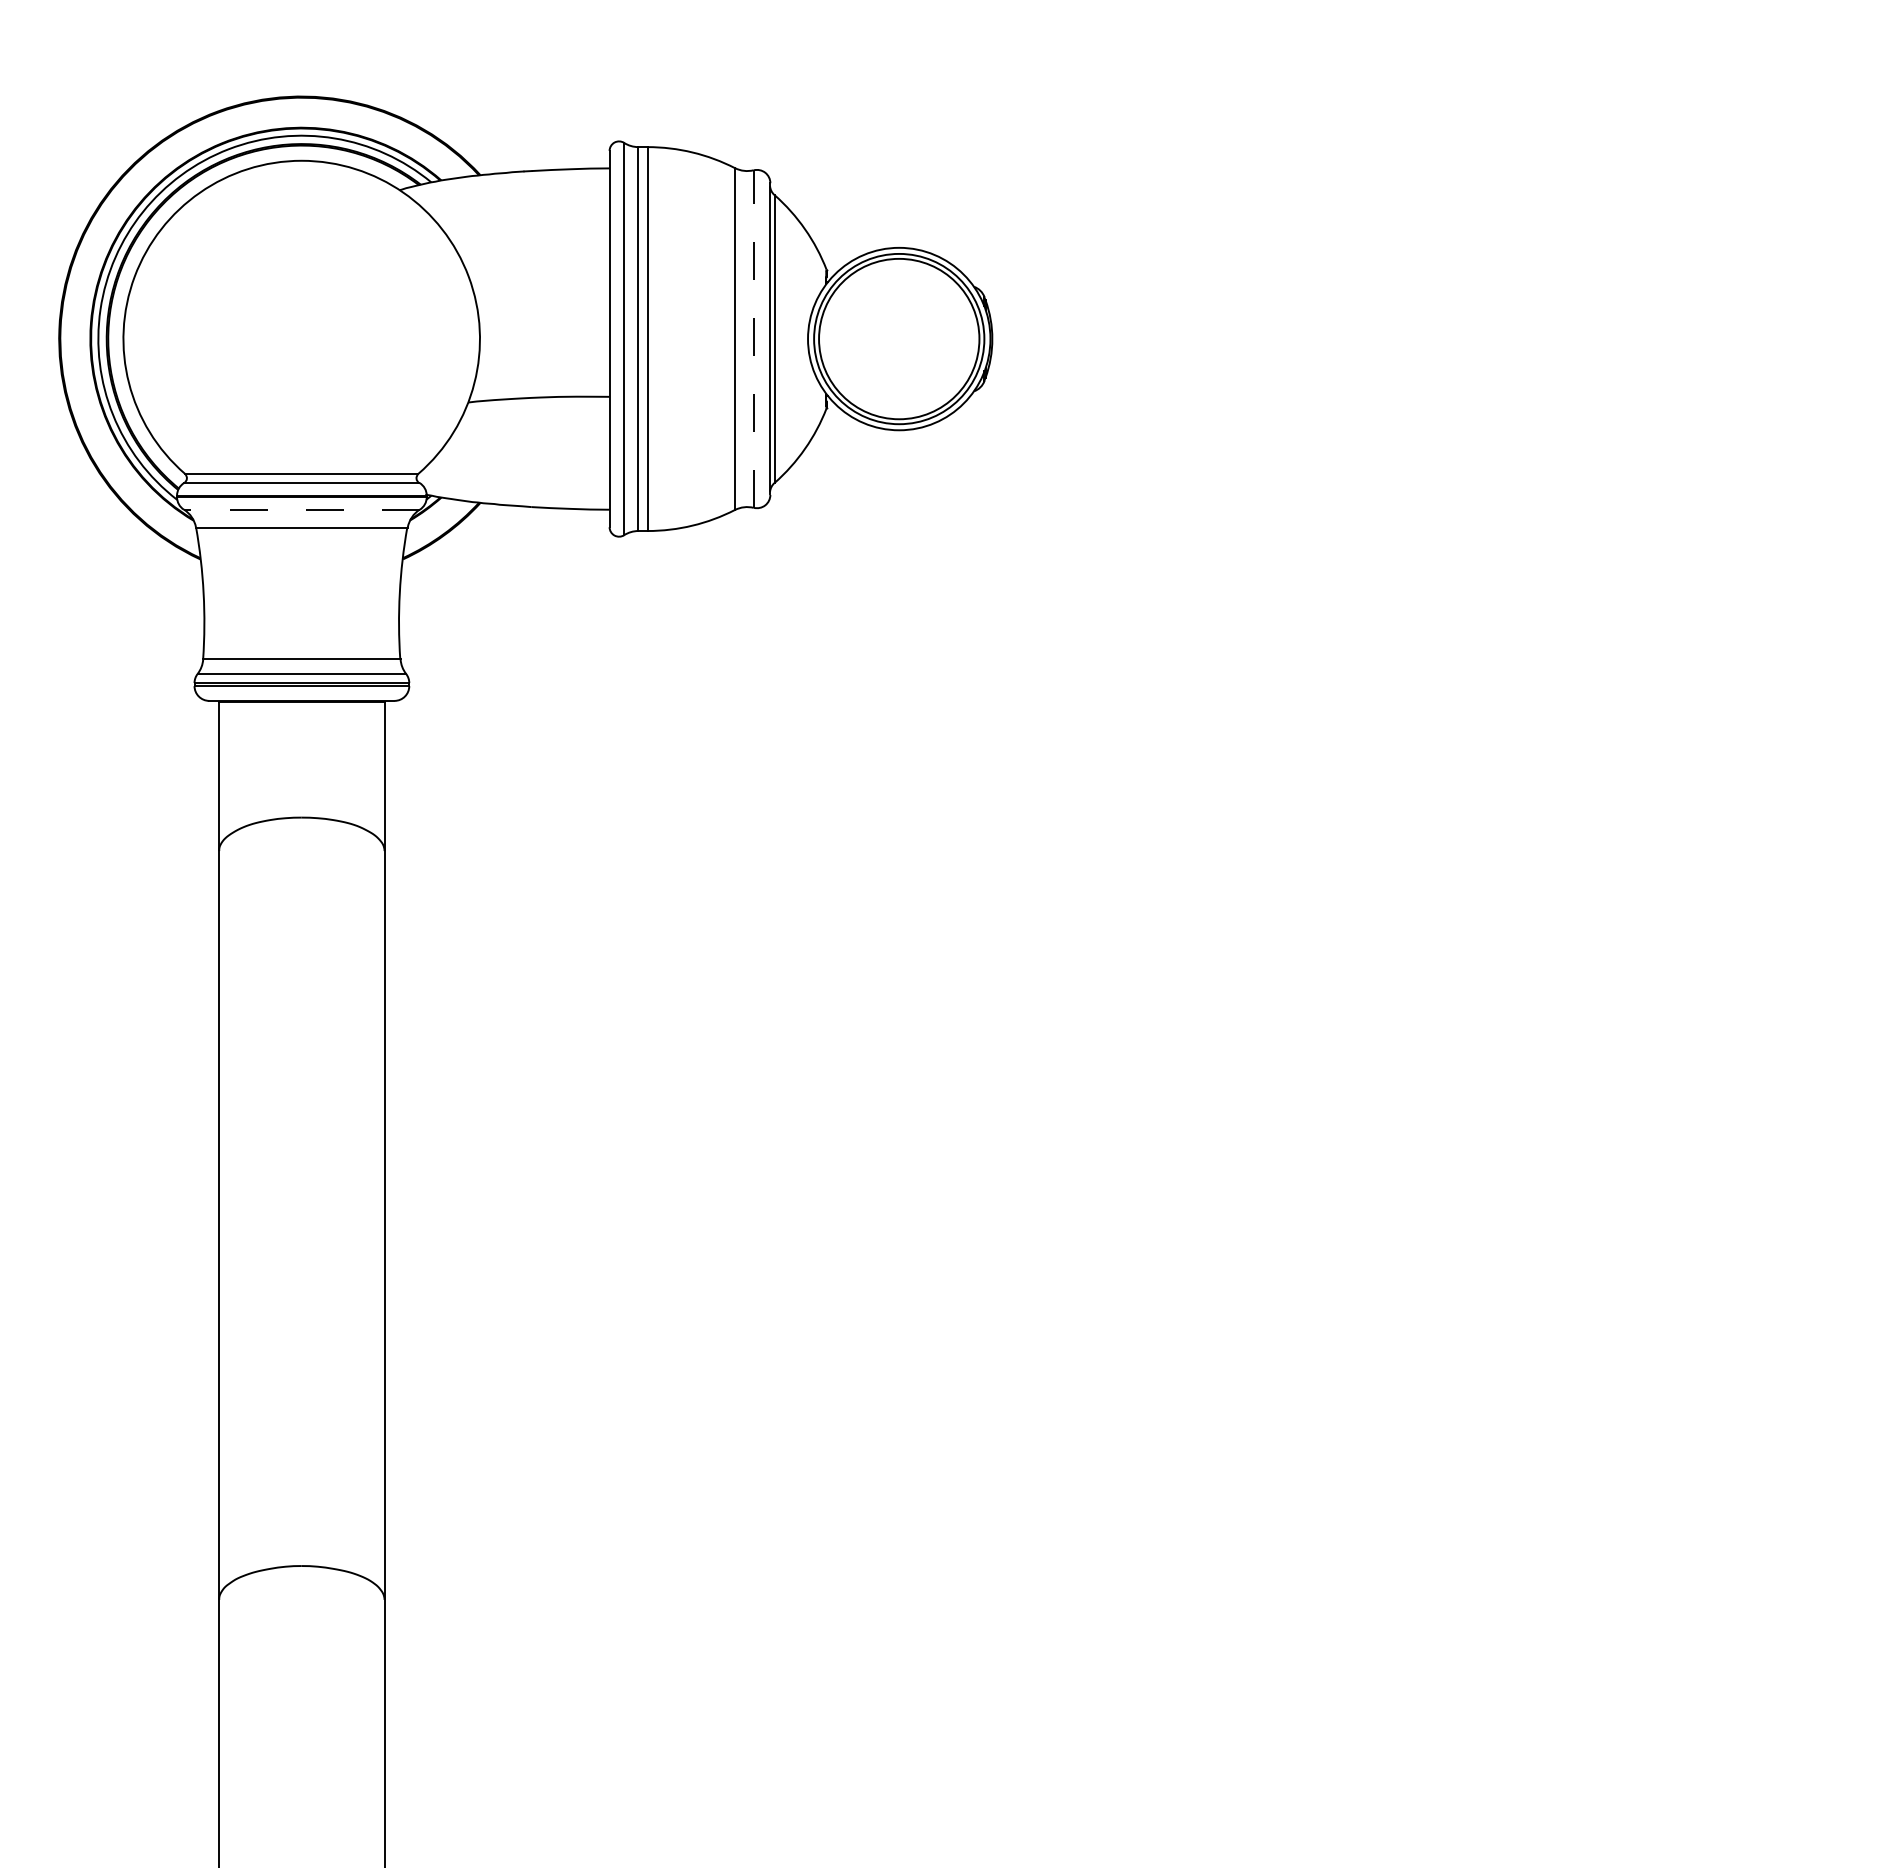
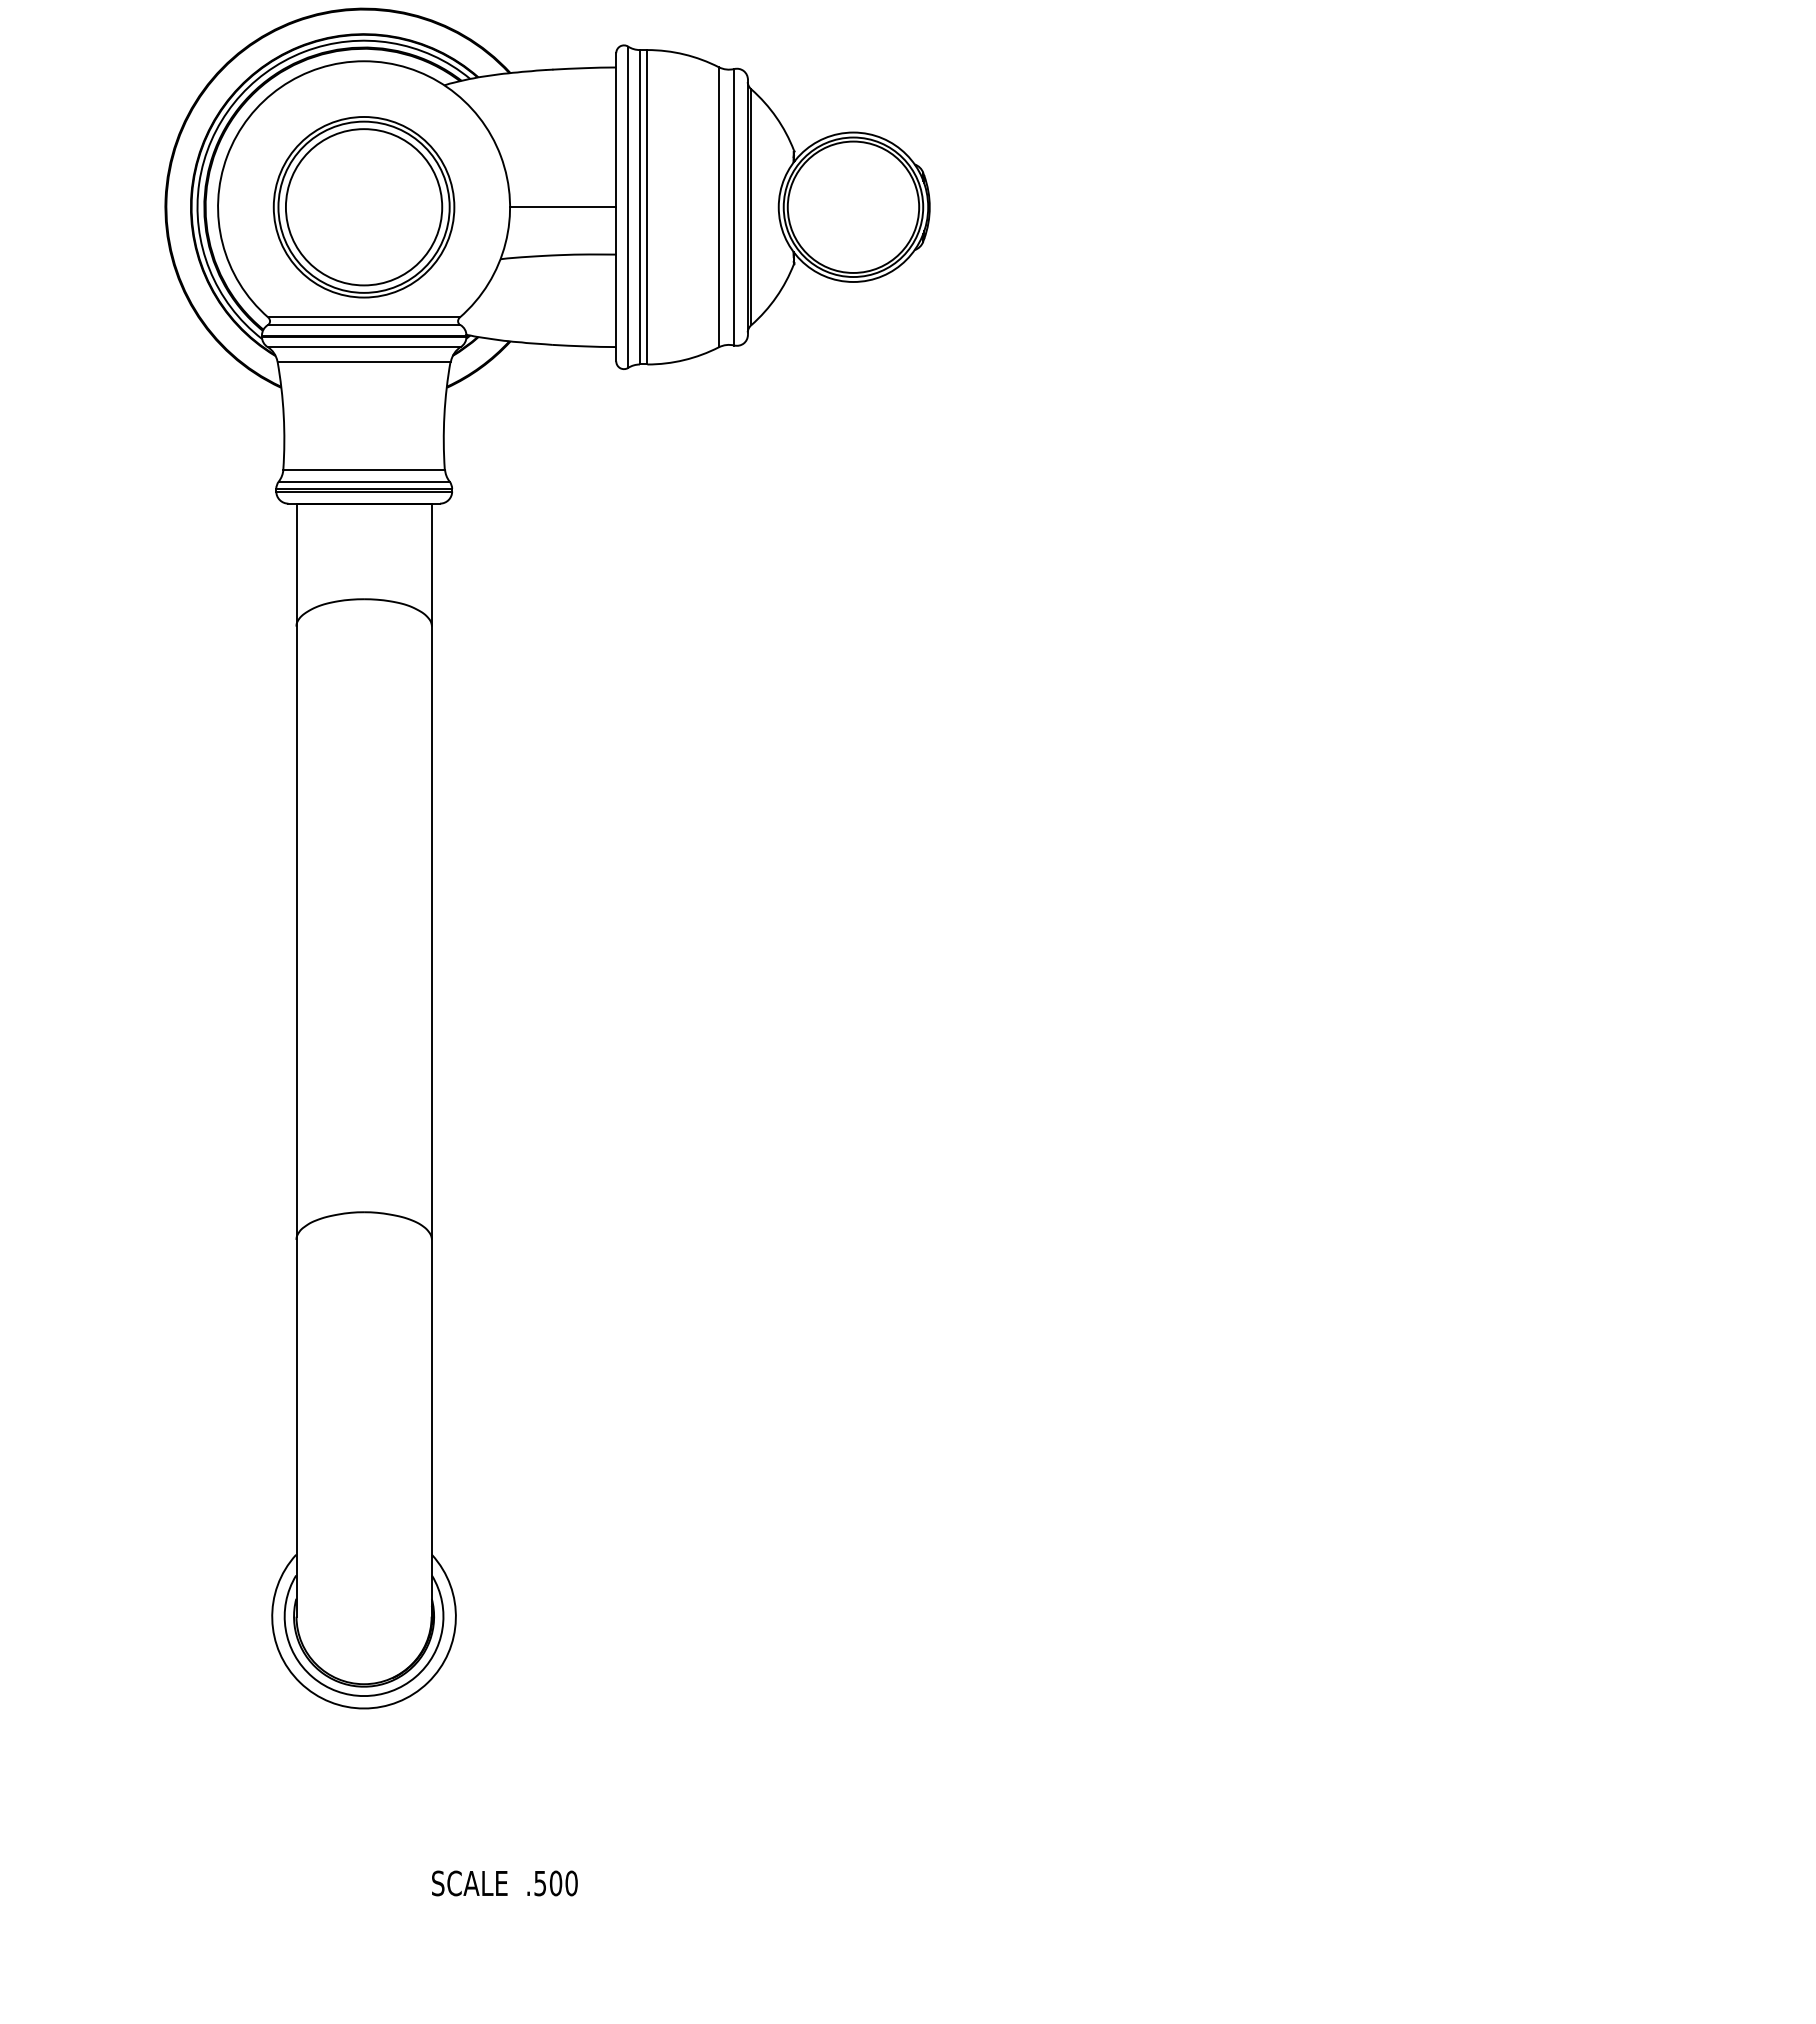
line: (753, 338) -> (734, 206), dashed -> solid
part: (301, 339) -> (363, 207), added
line: (545, 339) -> (563, 207), added
line: (302, 510) -> (364, 347), dashed -> solid

